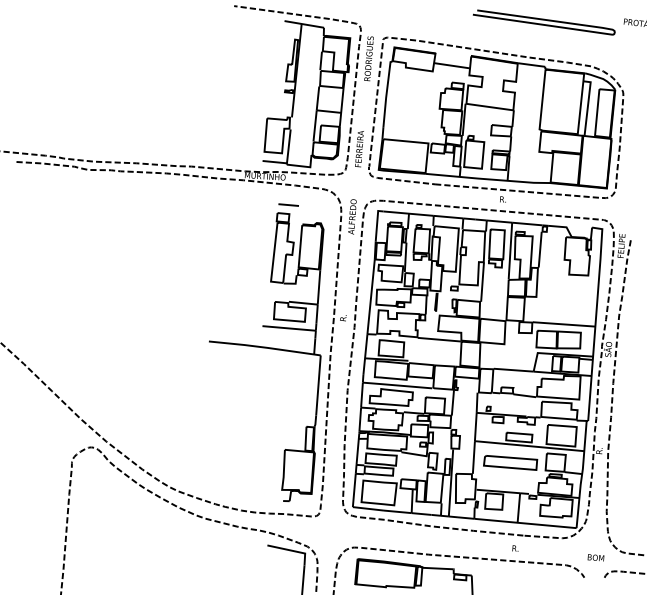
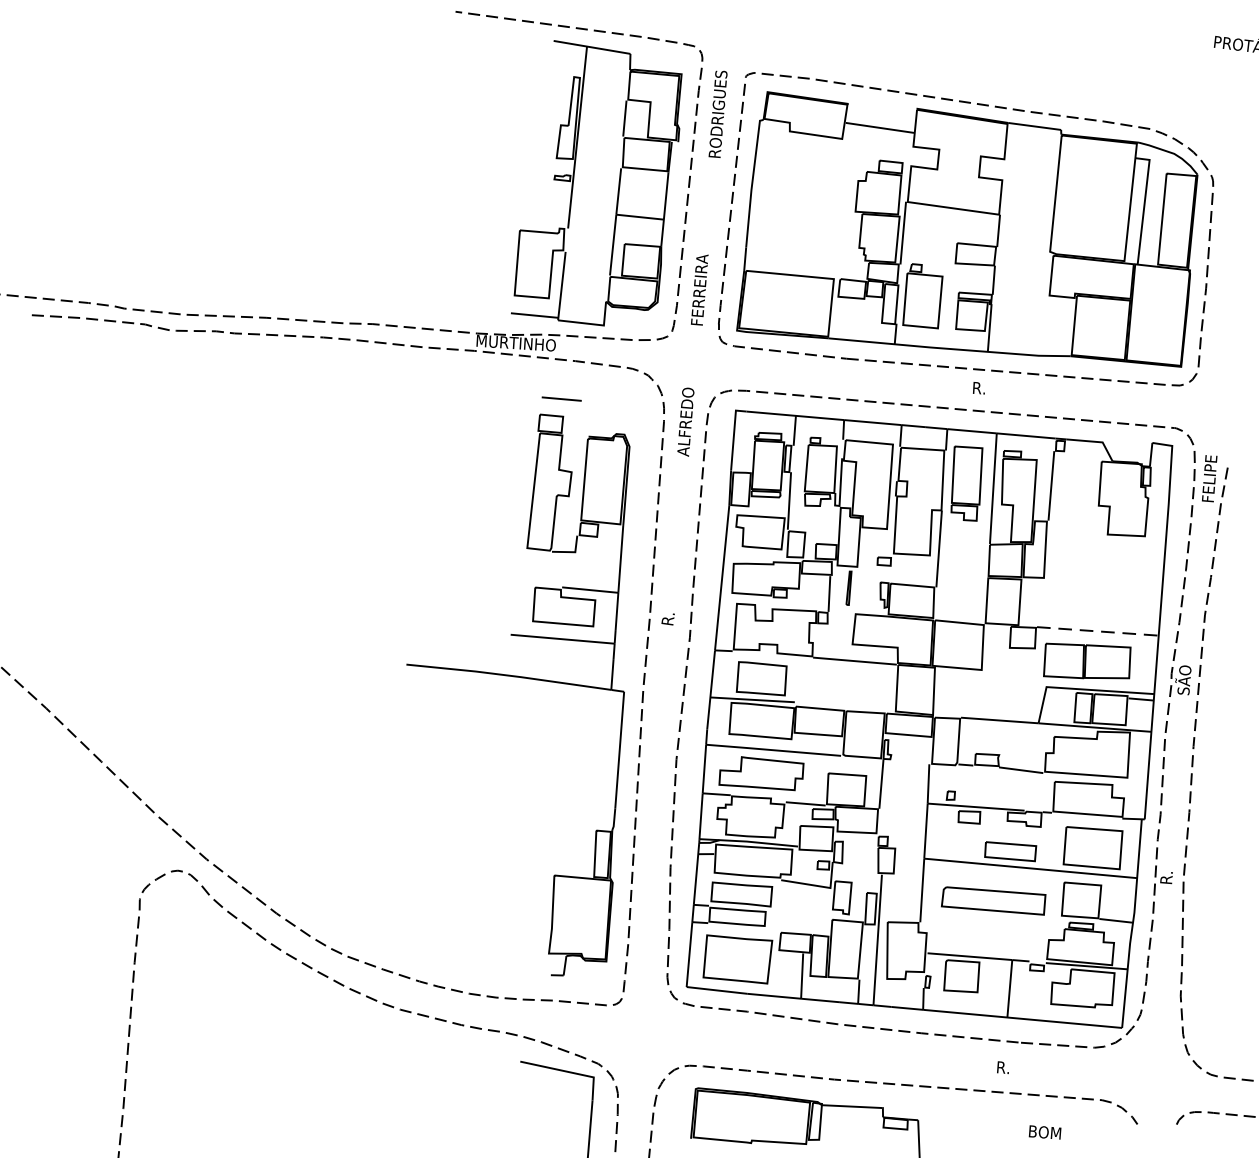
curve: (543, 23) -> (1057, 45), removed
line: (564, 324) -> (1098, 631), solid -> dashed
text: (595, 557) -> (1044, 1131), moved

